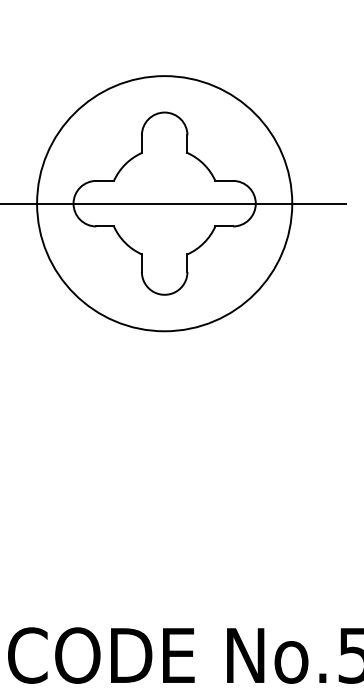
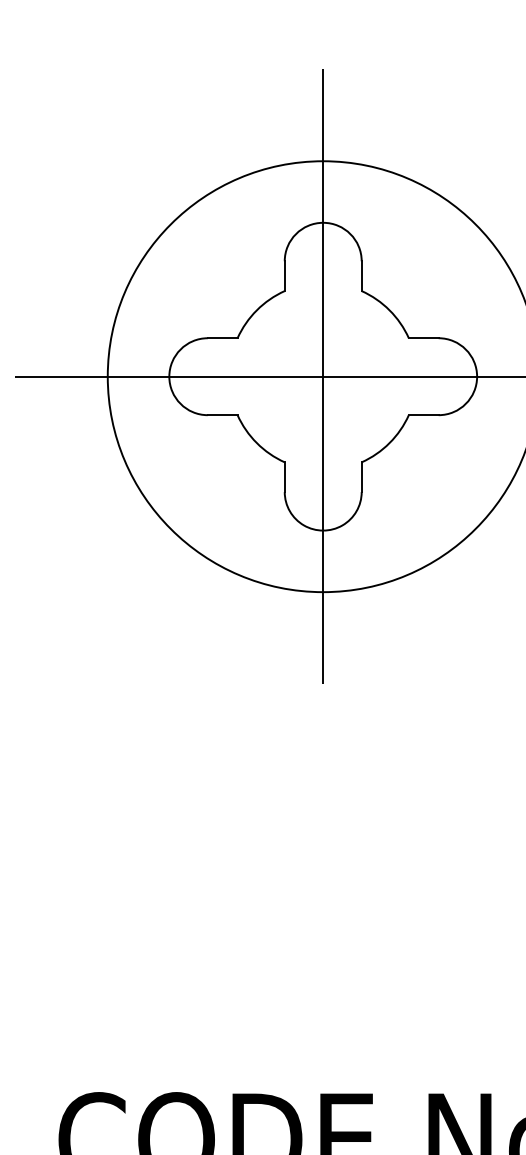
line: (164, 203) -> (322, 376), added

